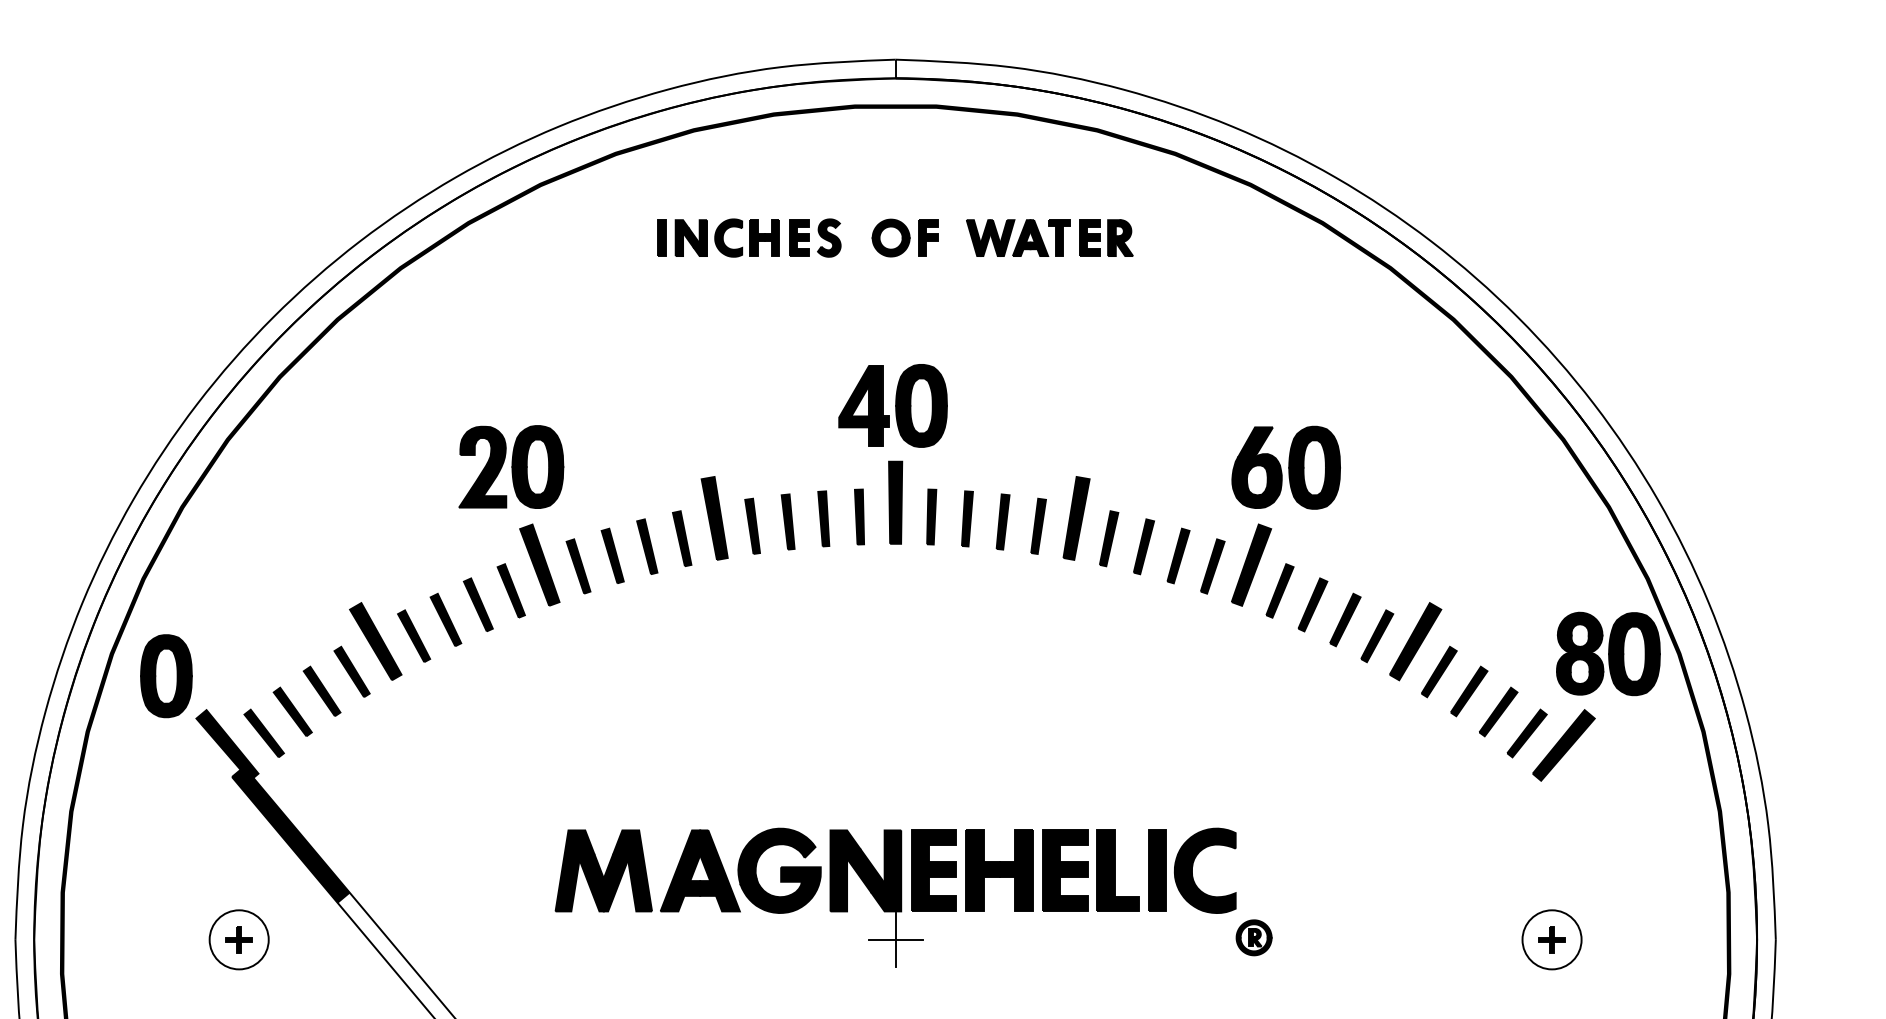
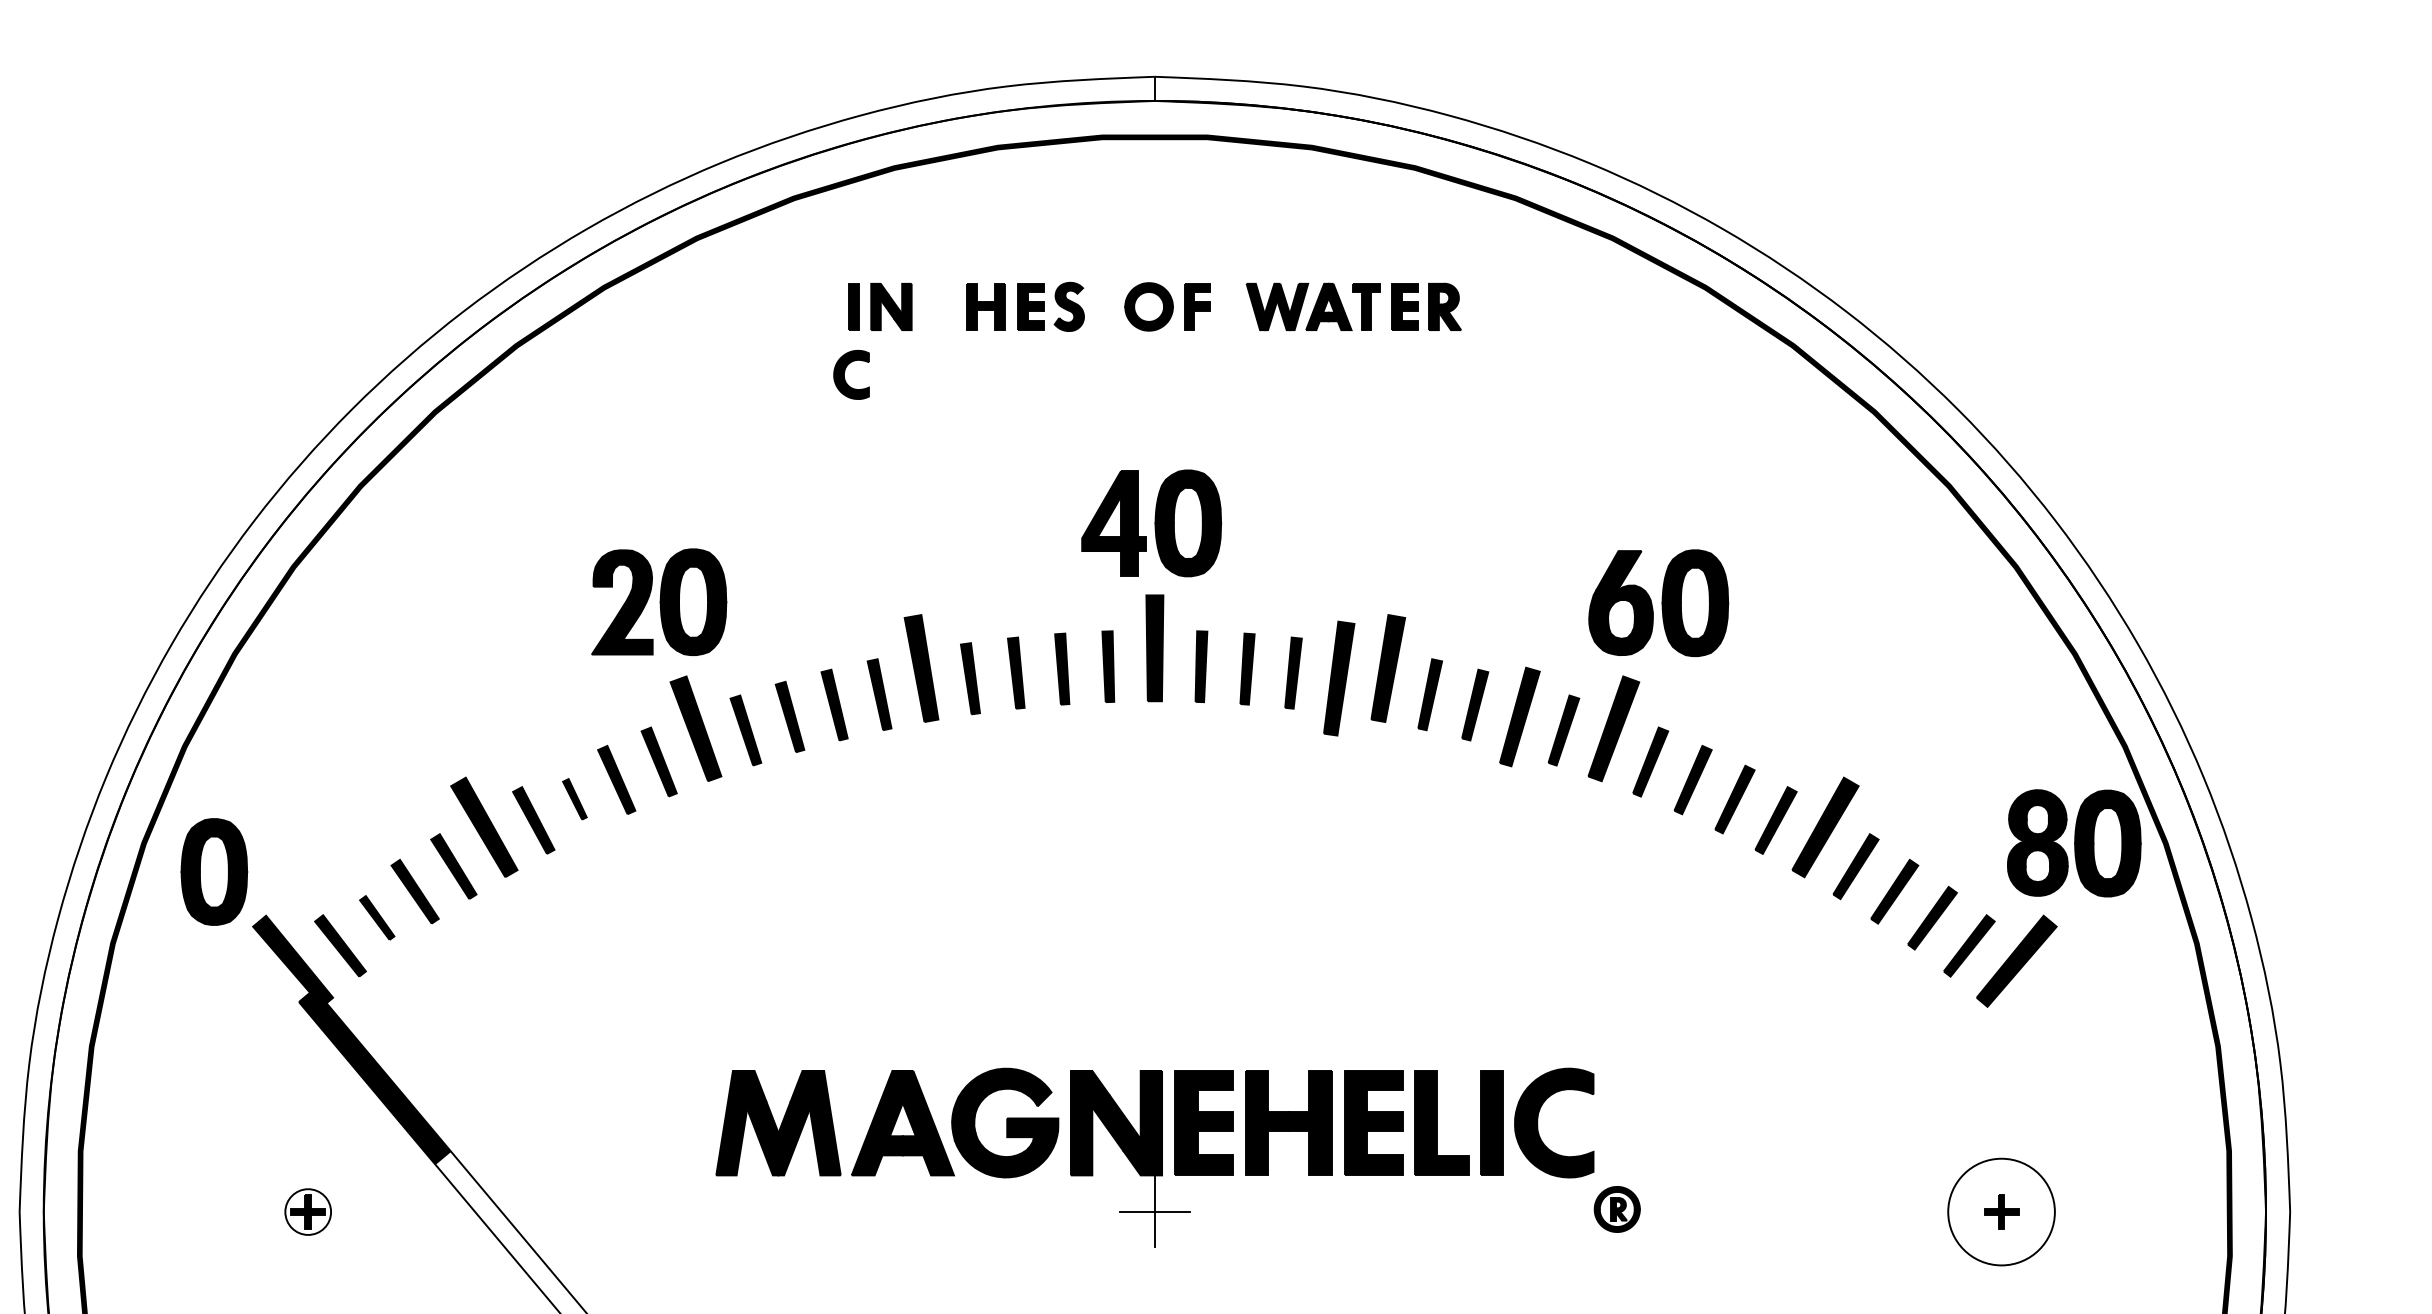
part: (723, 235) -> (845, 371), moved
part: (1038, 526) -> (1339, 678), size x1.6
part: (1178, 555) -> (1519, 716), size x1.4
part: (445, 619) -> (574, 798), size x0.6
part: (292, 711) -> (376, 917), size x0.7
circle: (239, 939) -> (308, 1211), size x0.6
circle: (1551, 939) -> (2001, 1211), size x1.4

